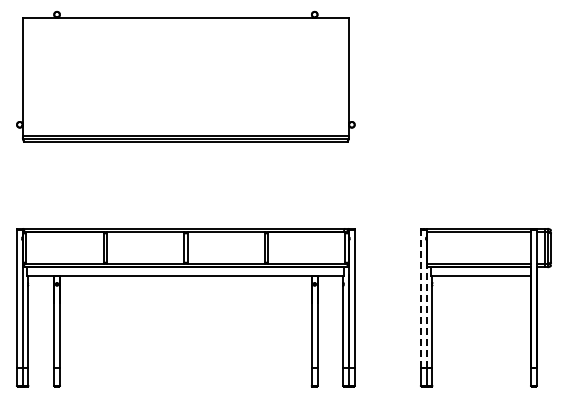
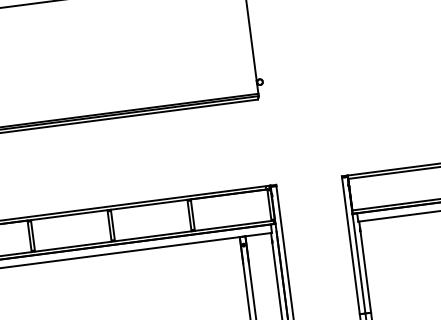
line: (420, 298) -> (350, 245), dashed -> solid
line: (426, 317) -> (358, 263), dashed -> solid

